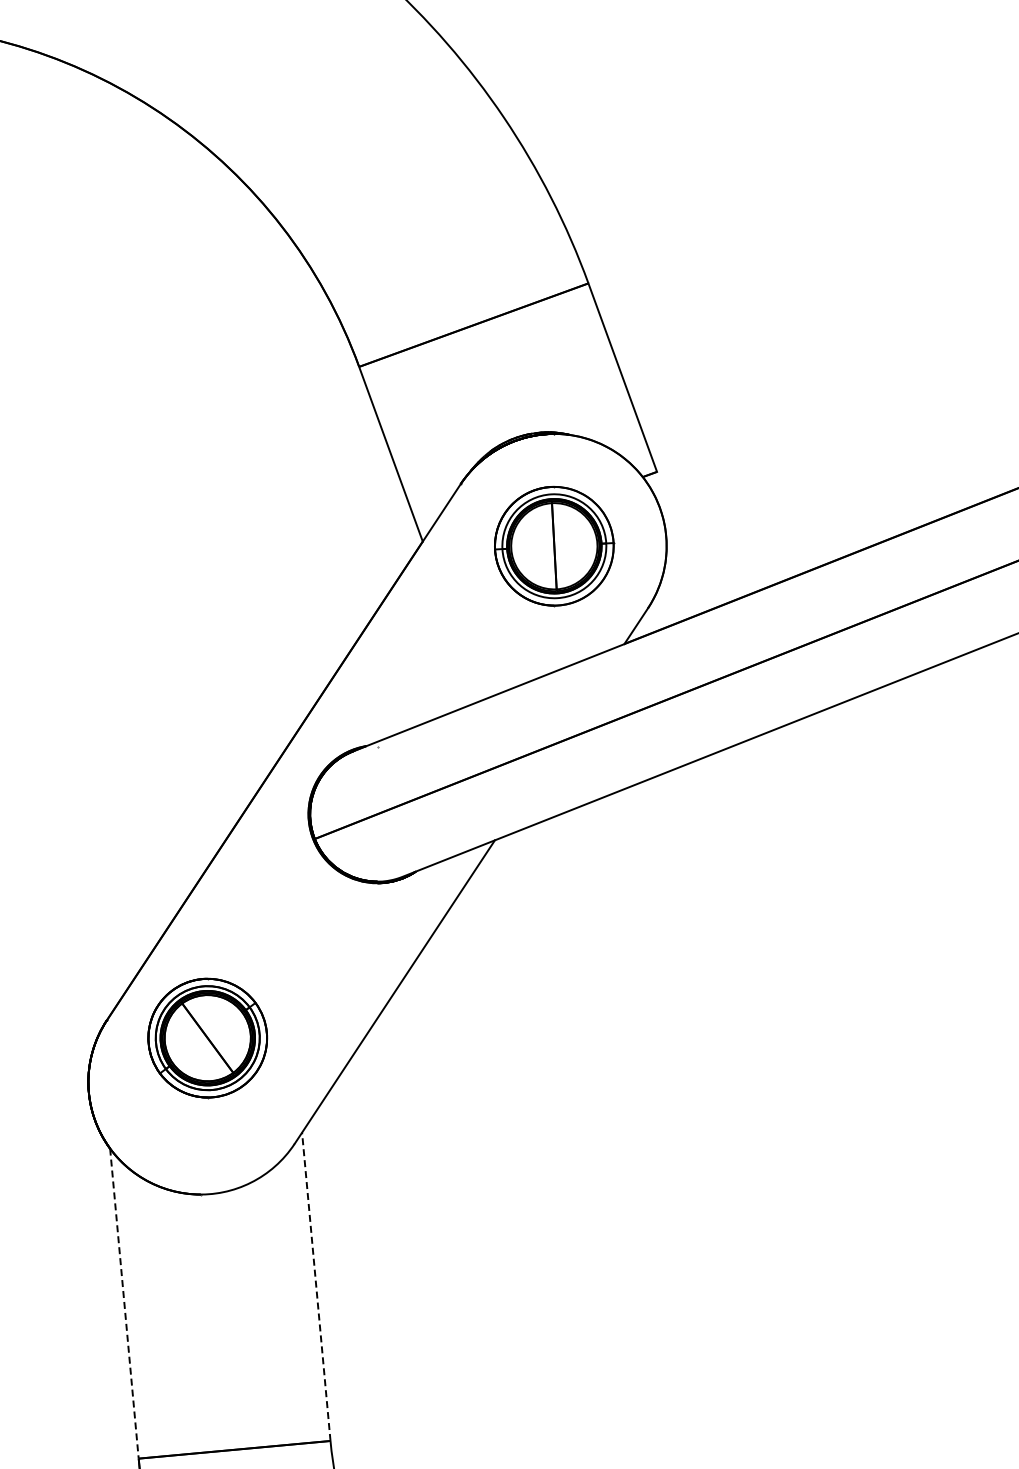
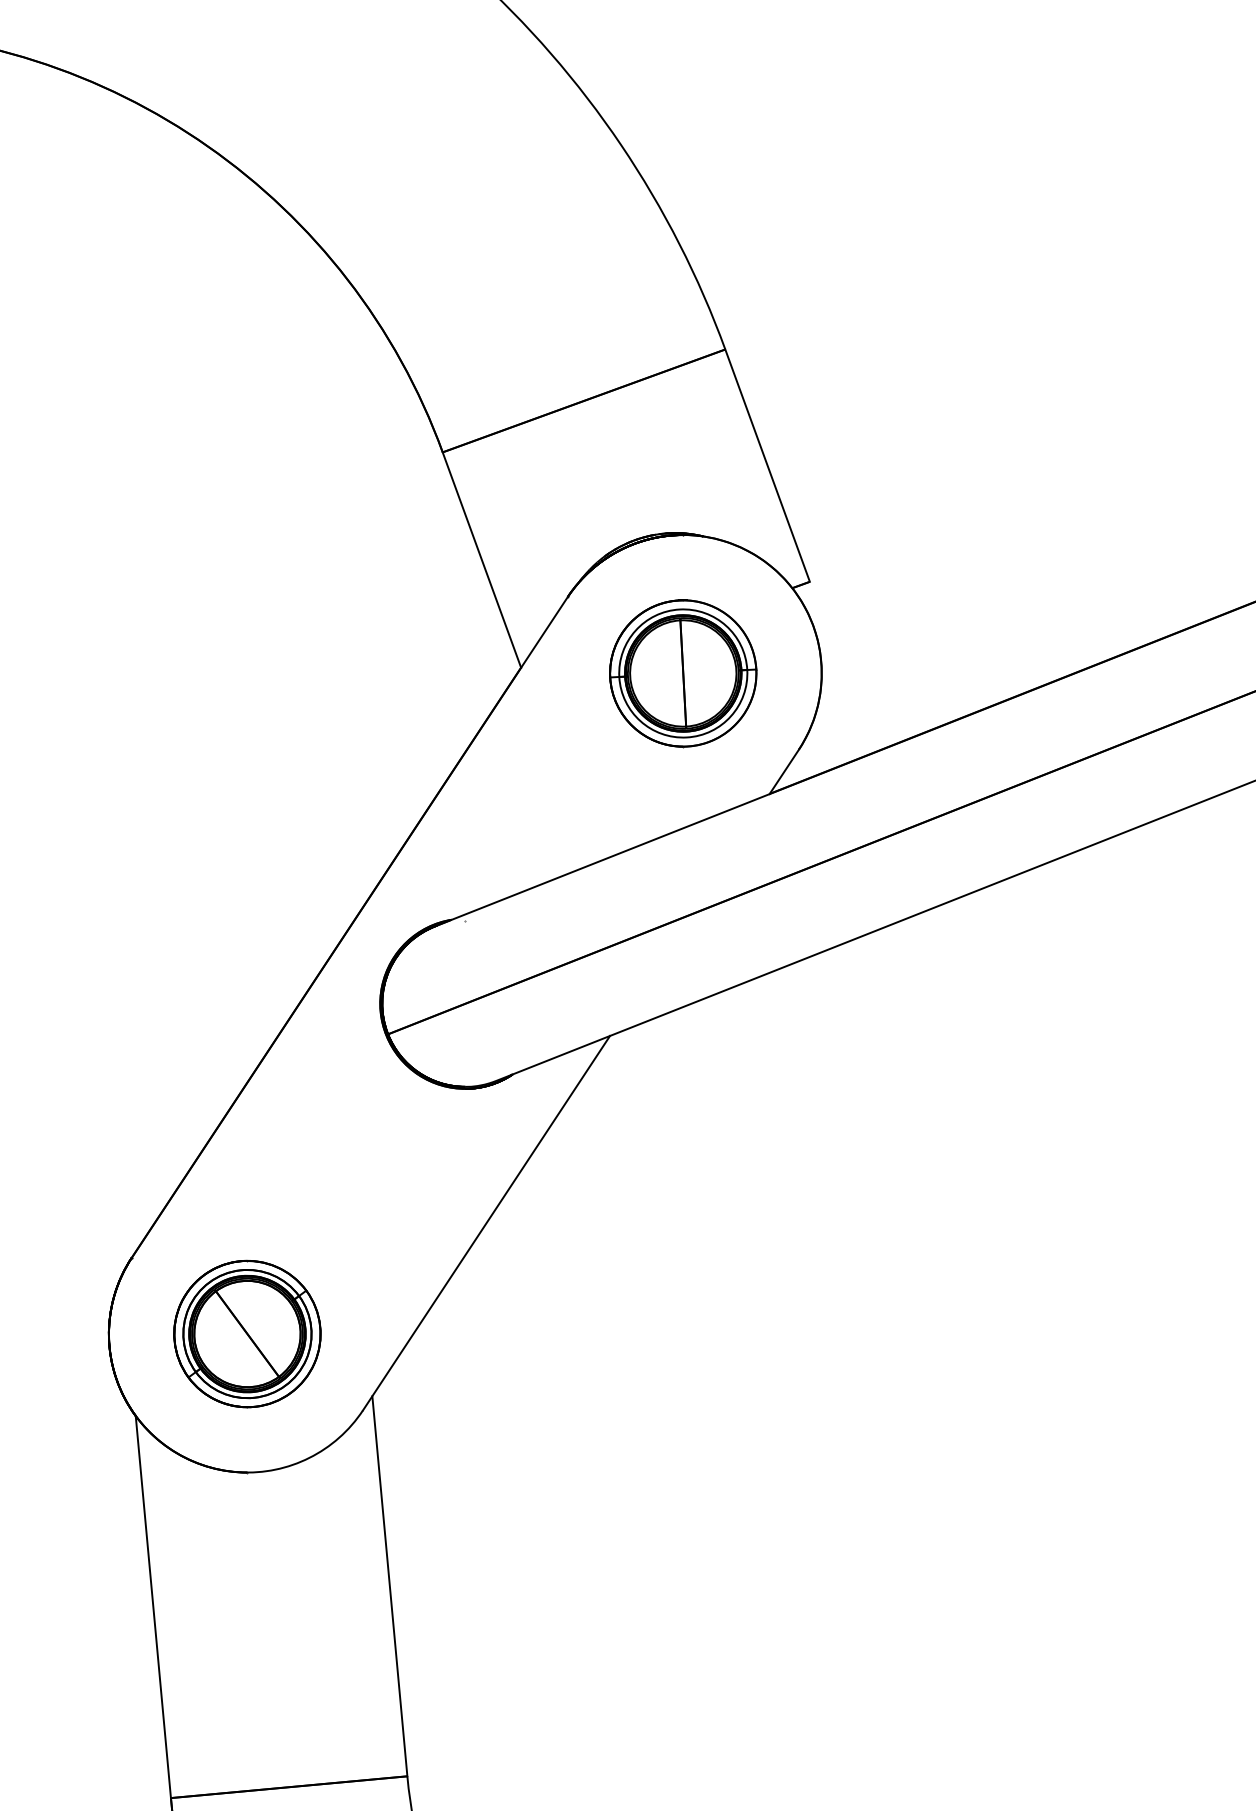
part: (207, 1038) -> (247, 1334), moved
line: (316, 1286) -> (390, 1585), dashed -> solid
line: (124, 1303) -> (153, 1606), dashed -> solid

